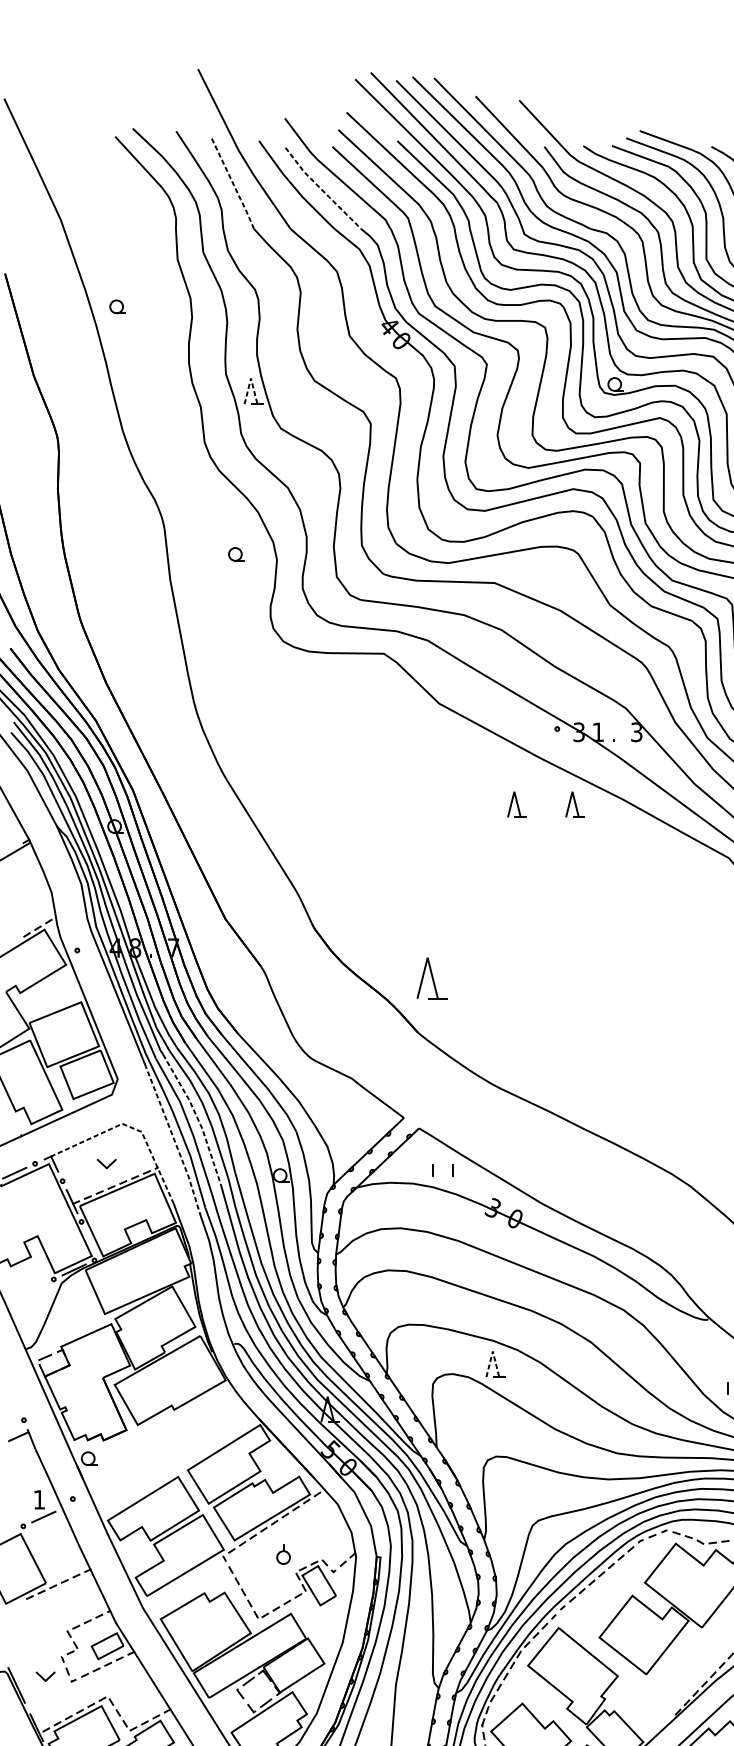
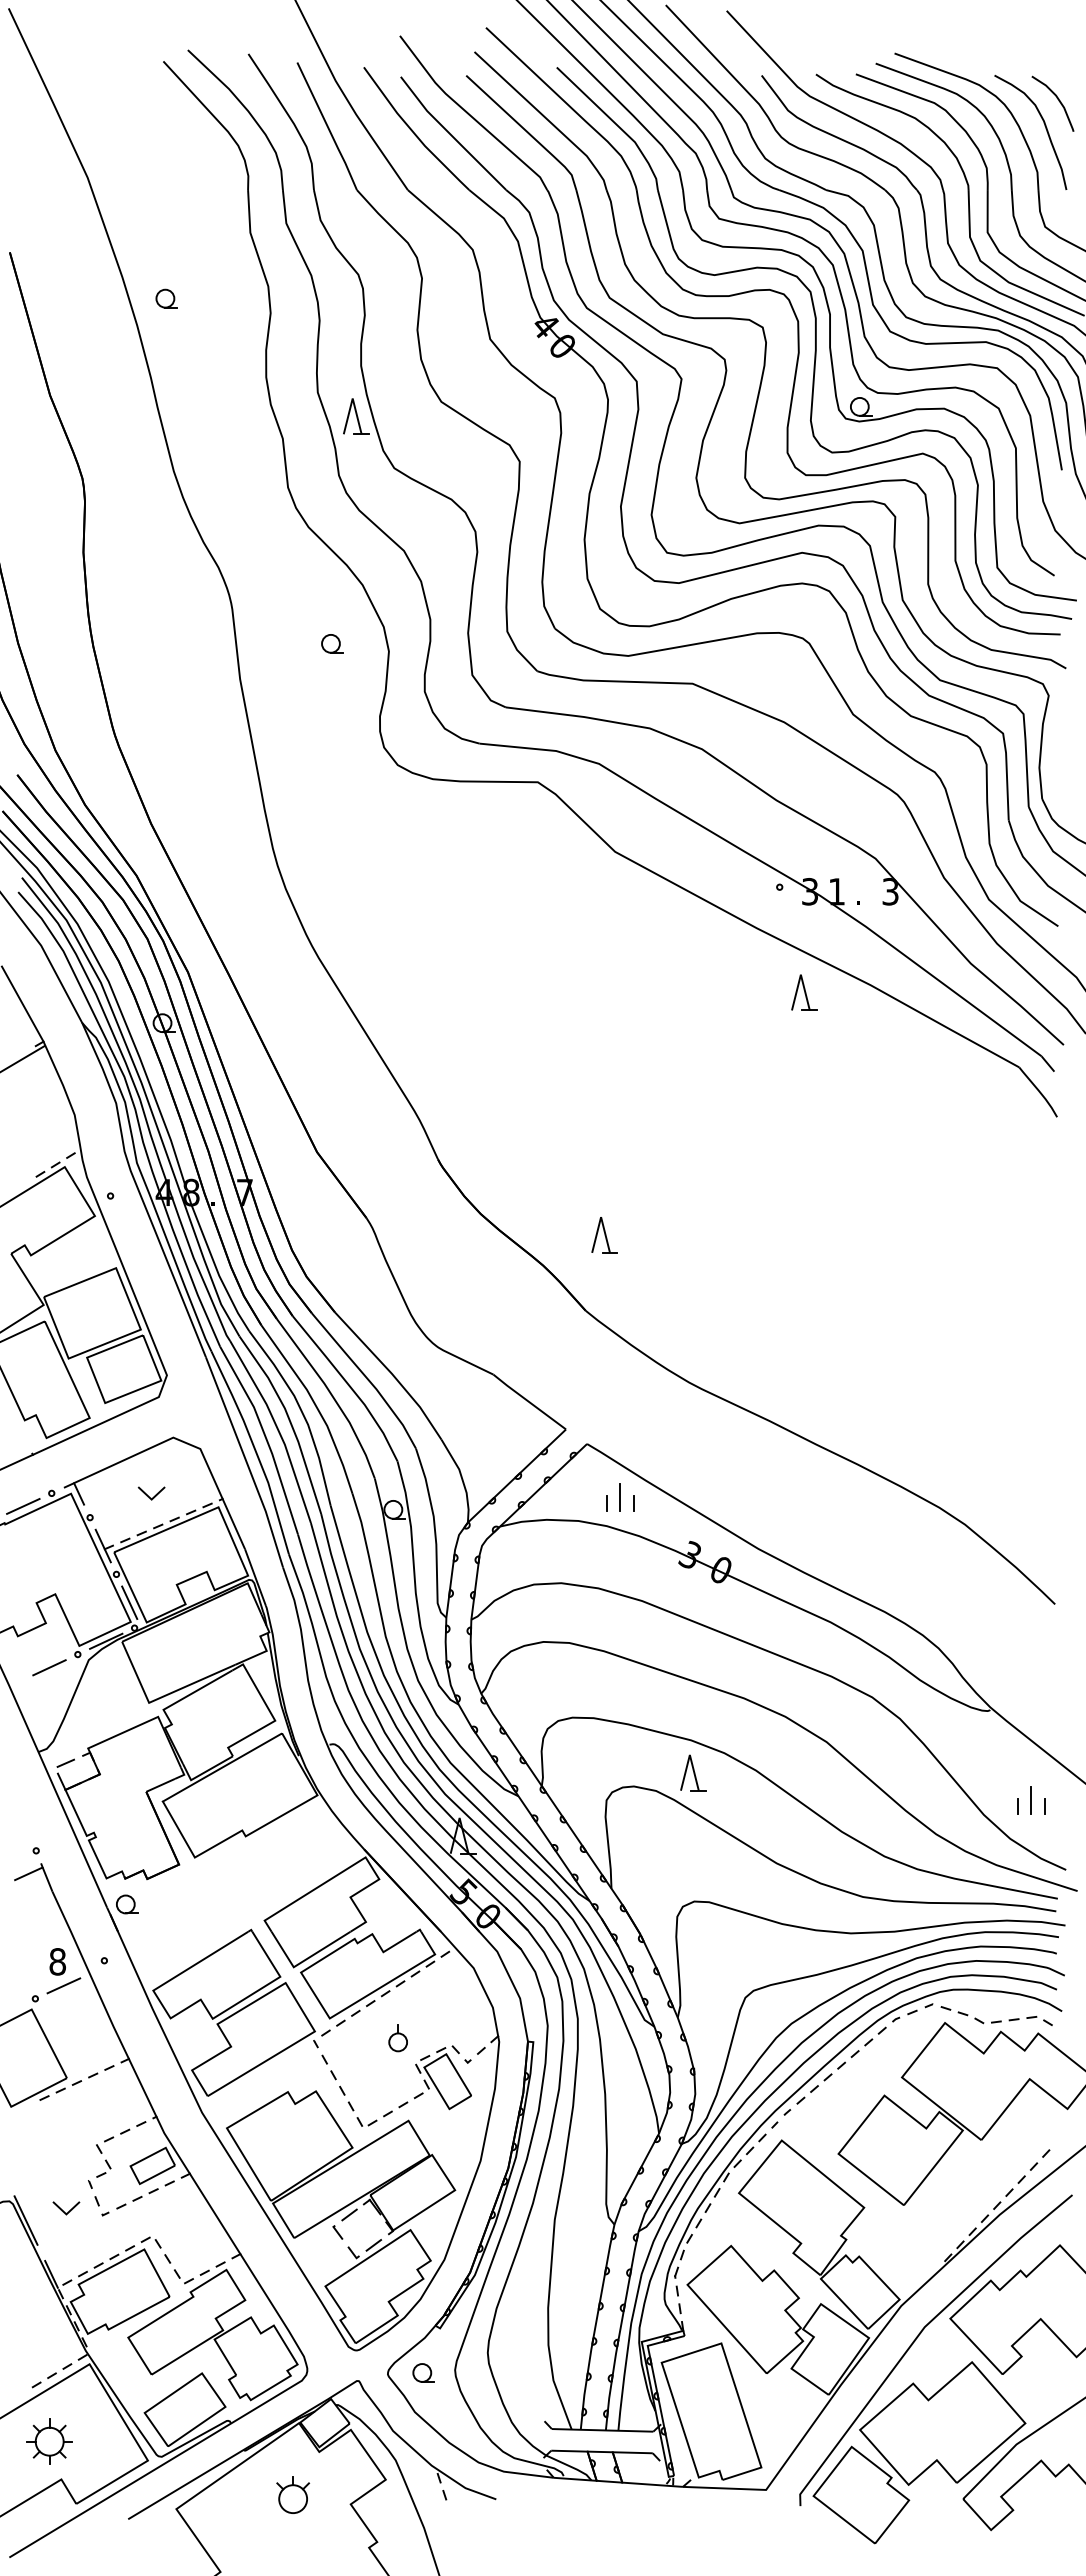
line: (233, 184) -> (328, 127), dashed -> solid
line: (321, 189) -> (451, 135), dashed -> solid
line: (250, 378) -> (352, 398), dashed -> solid
part: (516, 804) -> (723, 992), removed
part: (431, 978) -> (604, 1235), size x0.62
line: (197, 1117) -> (277, 1428), dashed -> solid
line: (131, 1128) -> (186, 1443), dashed -> solid
line: (174, 1141) -> (246, 1462), dashed -> solid
line: (443, 1166) -> (620, 1496), added
line: (90, 1242) -> (129, 1602), added
line: (33, 1288) -> (49, 1667), added
line: (492, 1351) -> (689, 1754), dashed -> solid
text: (39, 1499) -> (57, 1961), 1 -> 8

